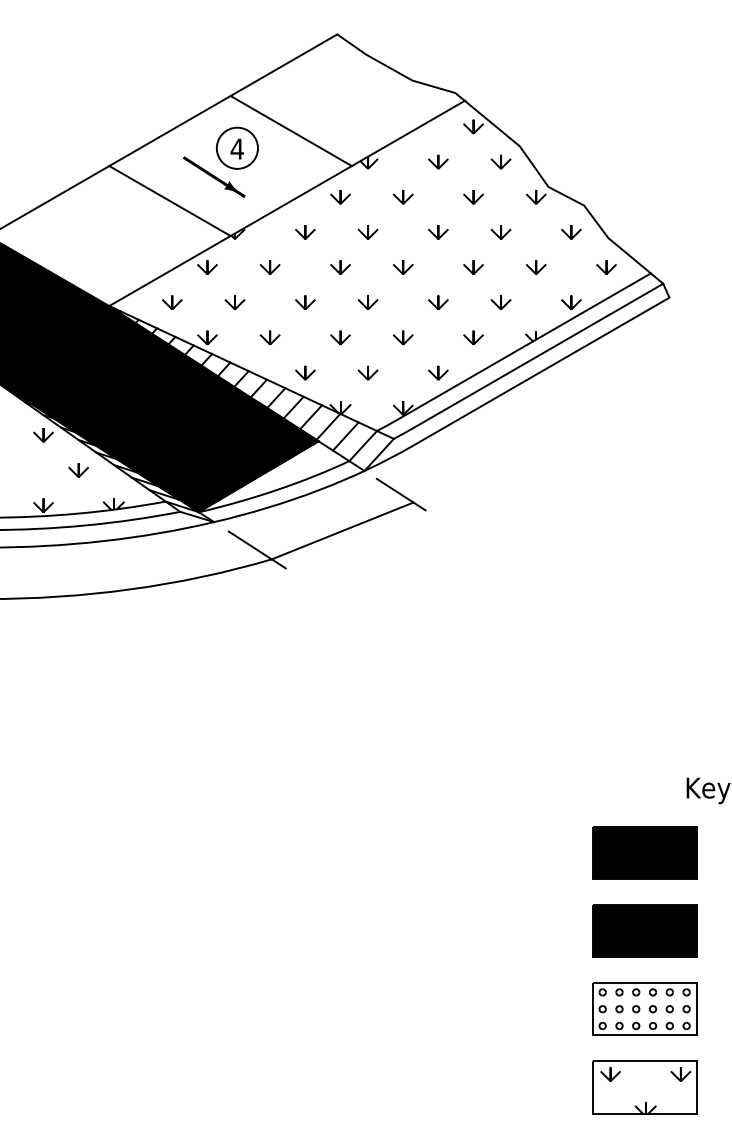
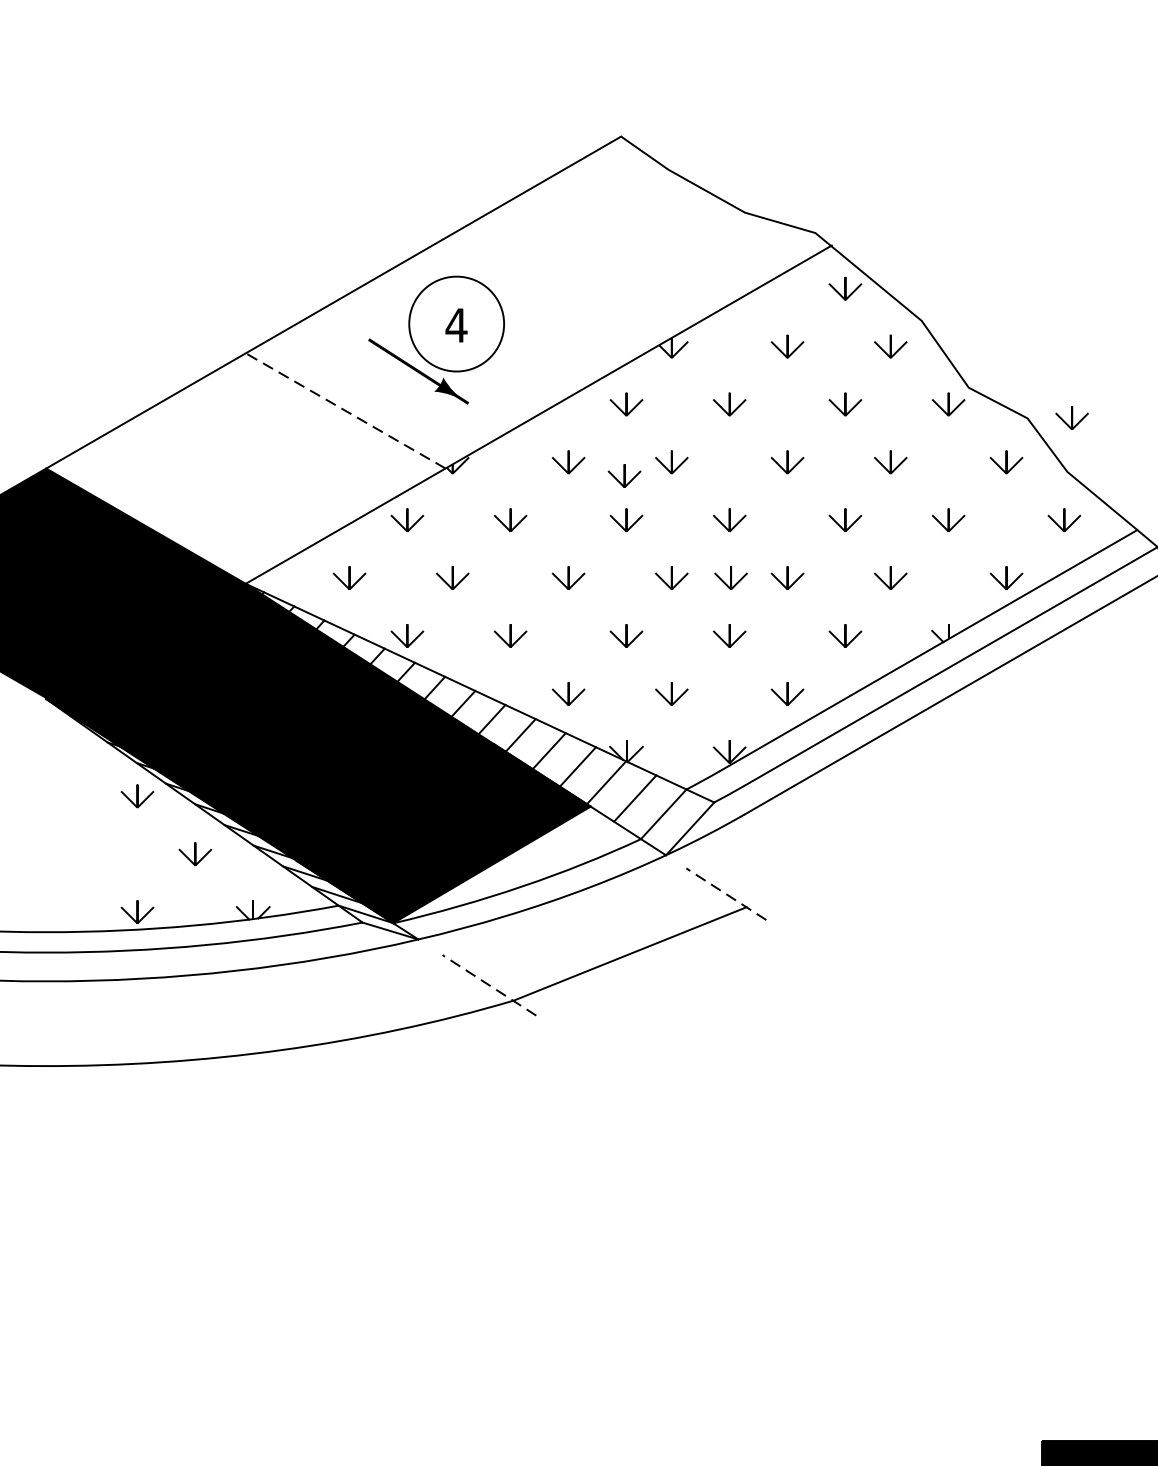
line: (290, 131) -> (544, 296), removed
circle: (236, 147) -> (455, 322), size x1.4
line: (169, 200) -> (344, 410), solid -> dashed
line: (611, 205) -> (1072, 418), added
line: (339, 240) -> (624, 475), added
line: (403, 302) -> (730, 577), added
line: (401, 494) -> (726, 894), solid -> dashed
line: (257, 549) -> (489, 984), solid -> dashed

